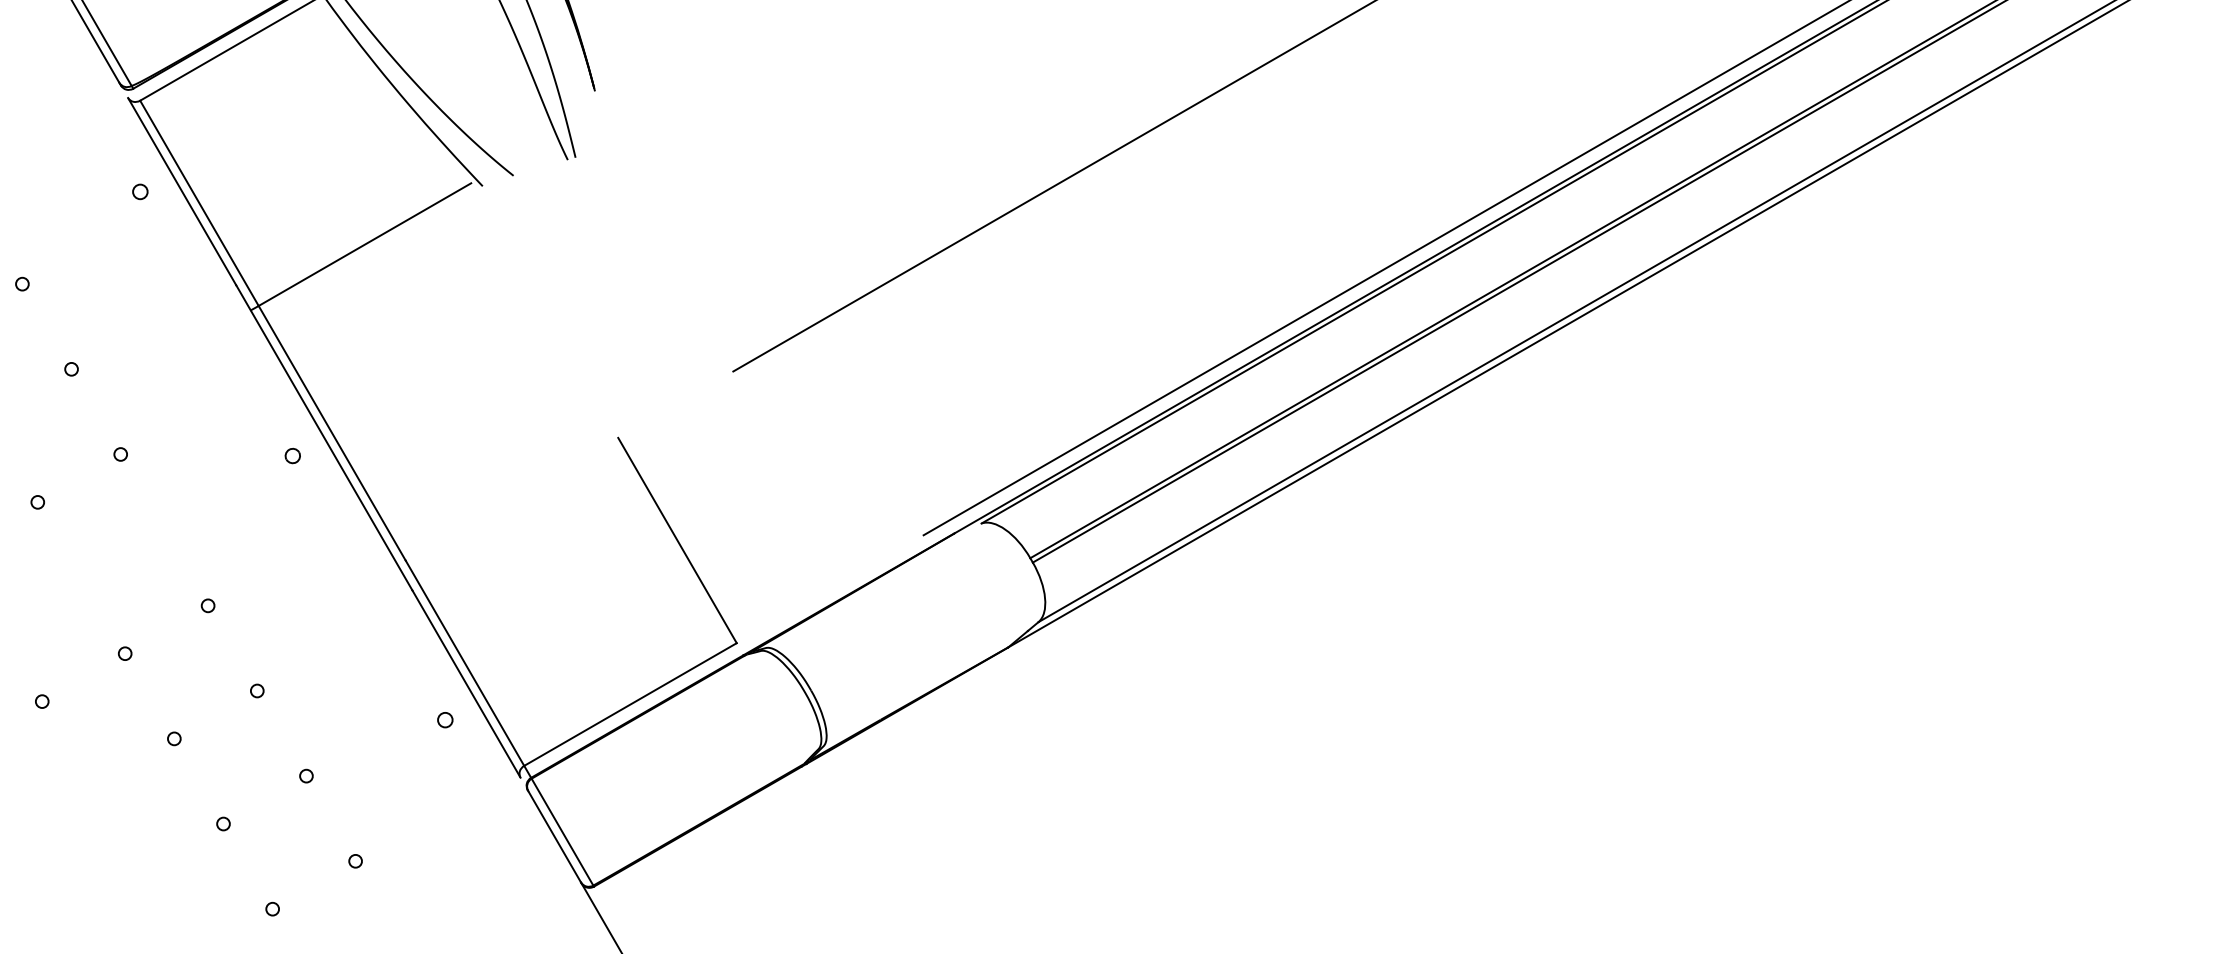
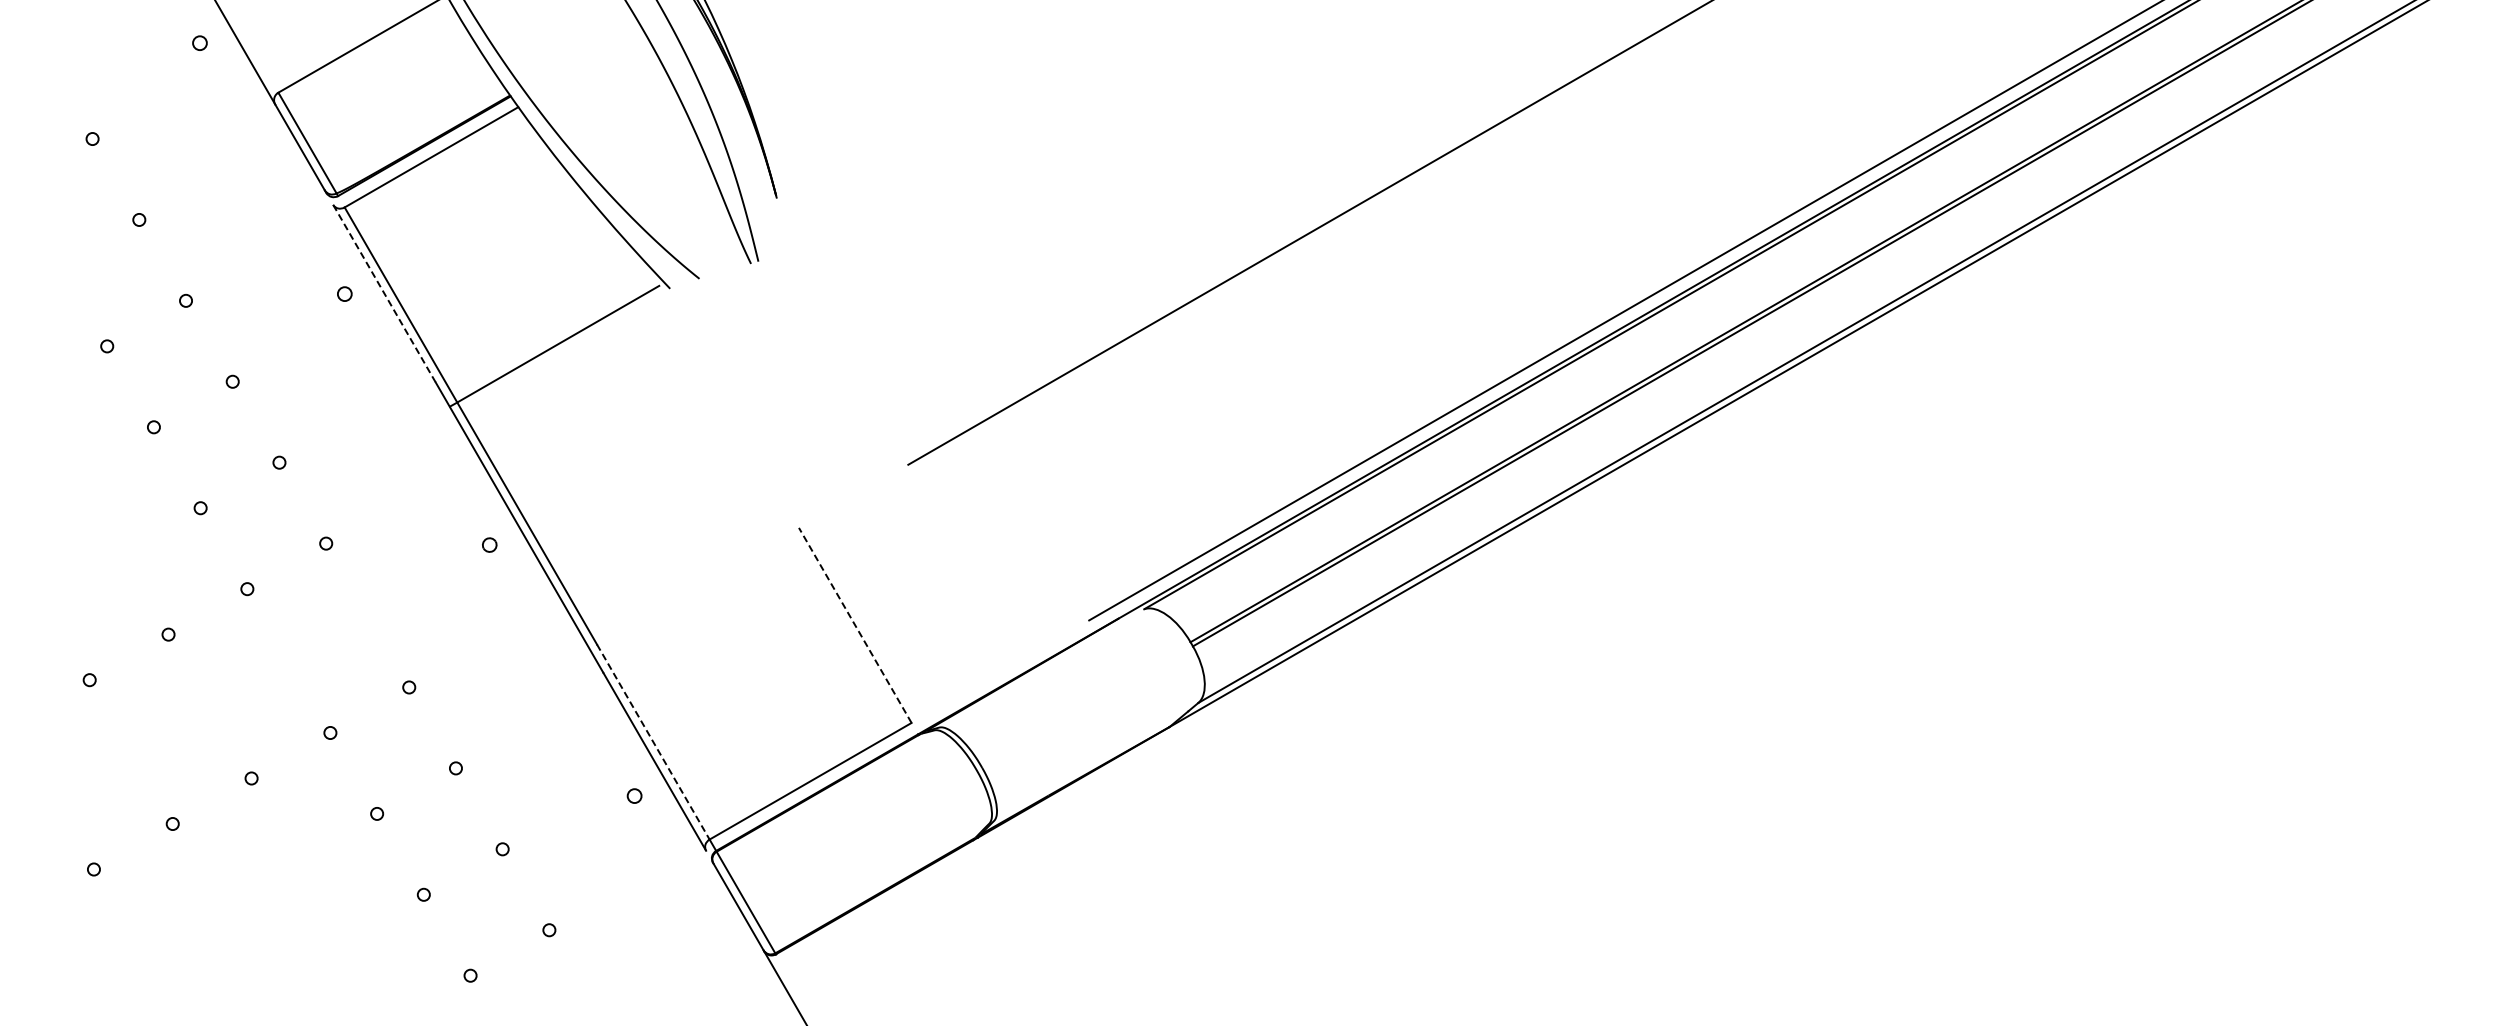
line: (182, 191) -> (384, 293), solid -> dashed
line: (677, 540) -> (855, 625), solid -> dashed
line: (465, 663) -> (653, 742), solid -> dashed

